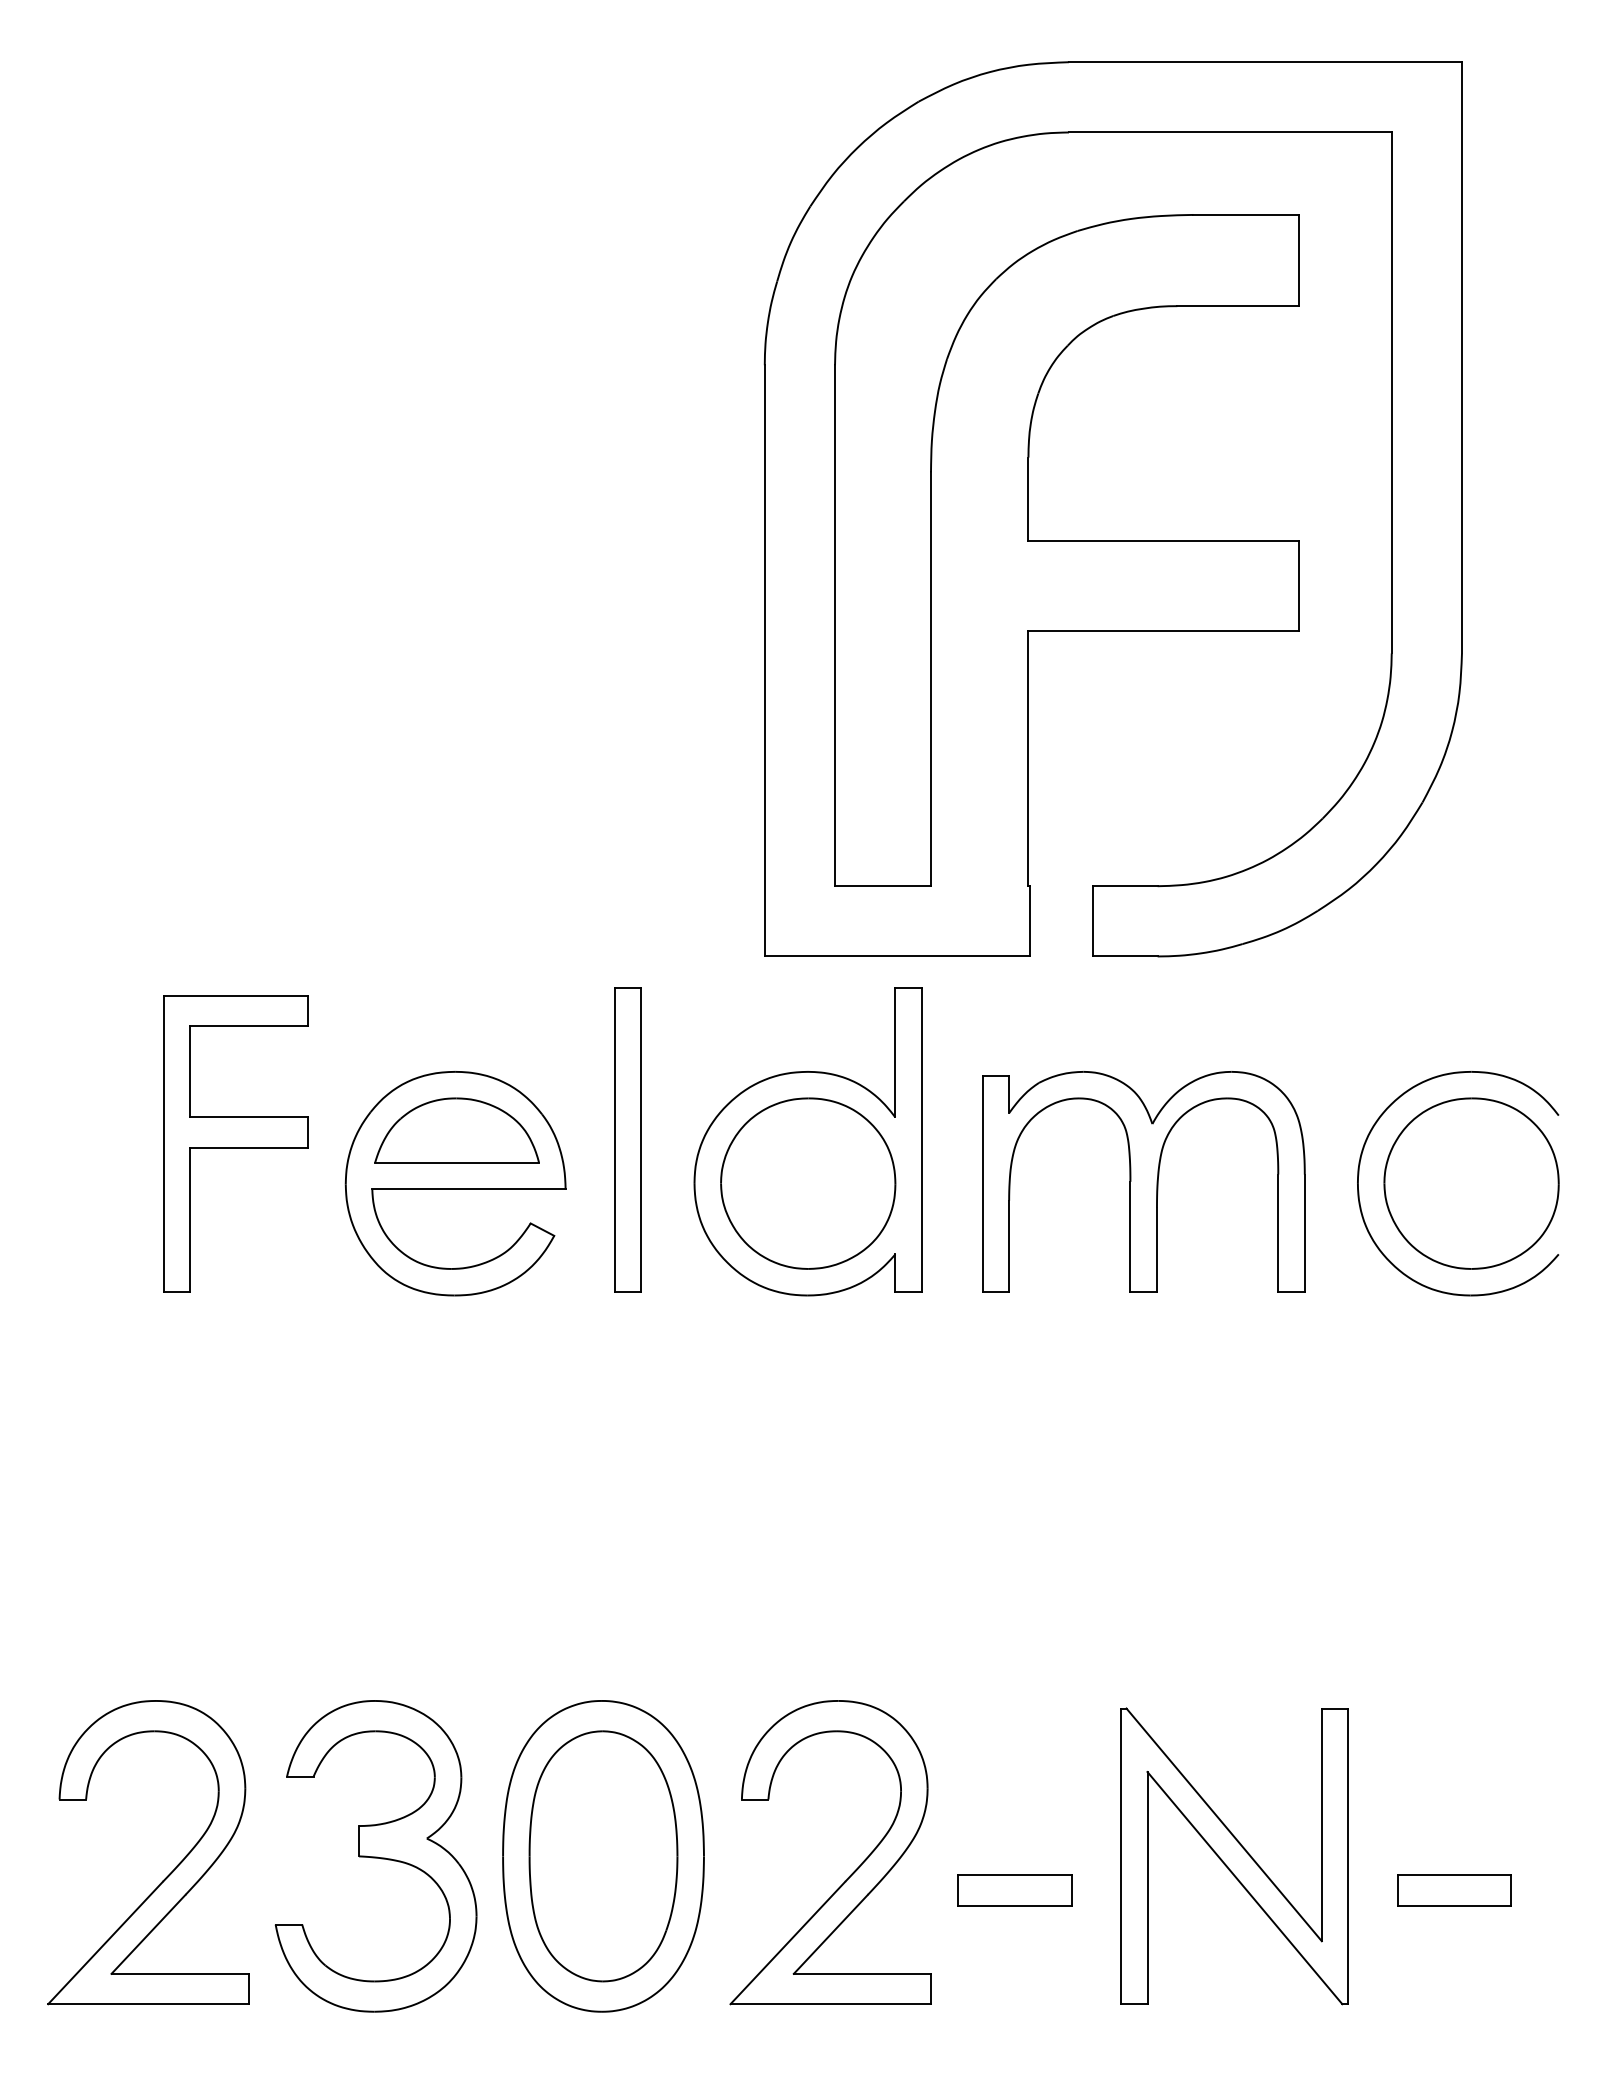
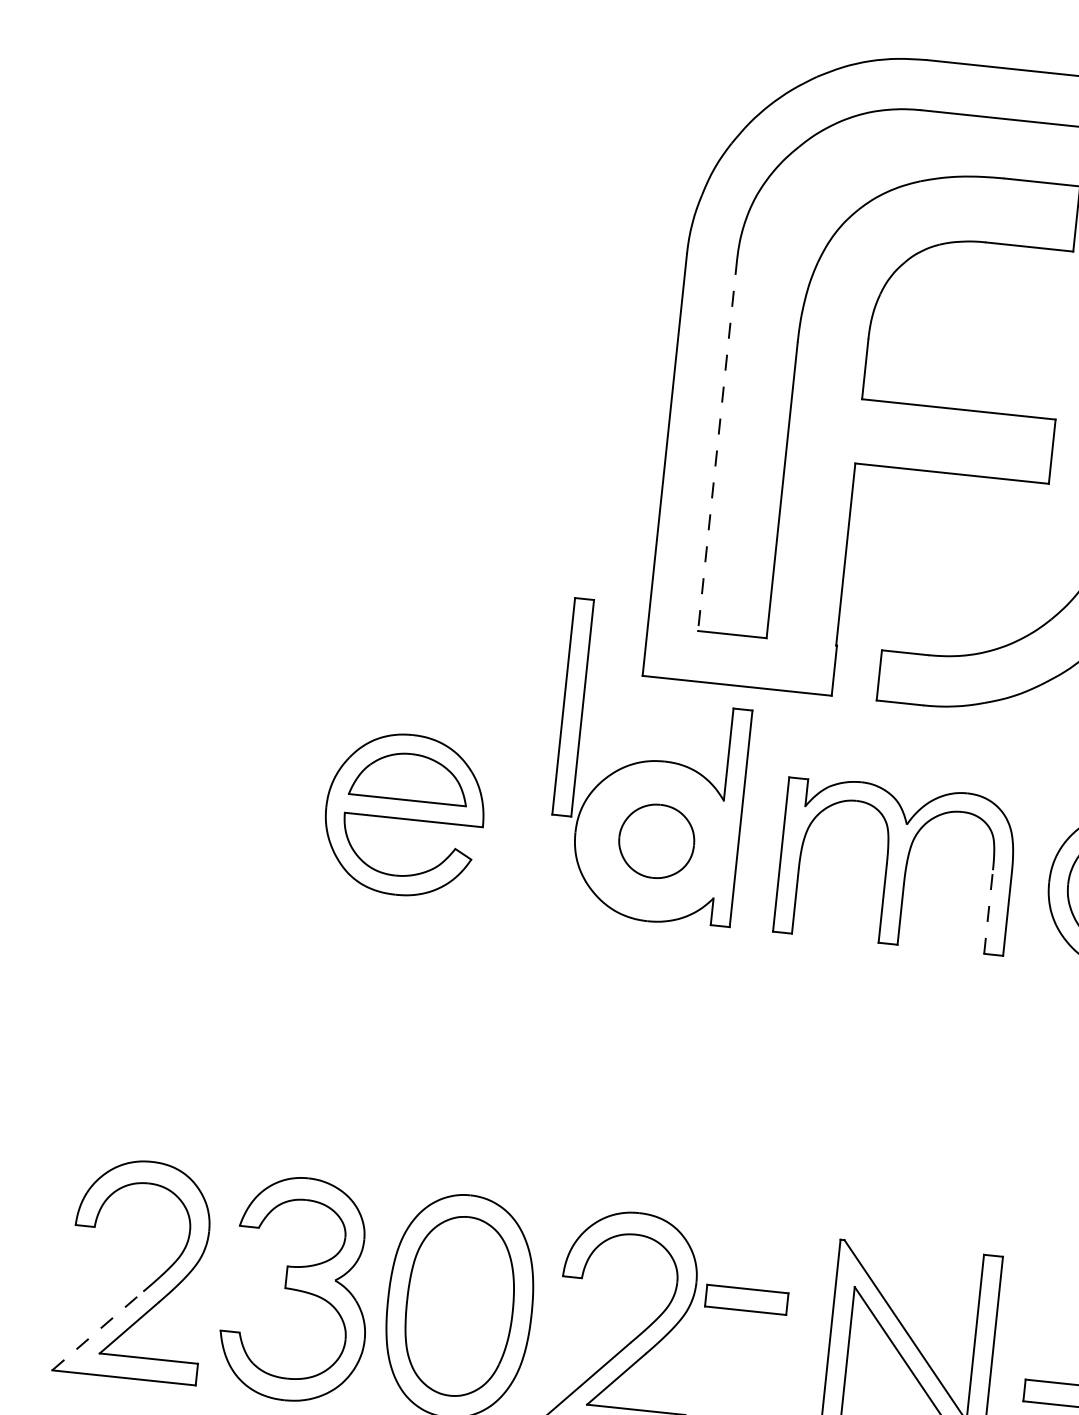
line: (835, 626) -> (717, 445), solid -> dashed
part: (627, 1139) -> (572, 706), moved
part: (235, 1143) -> (250, 769), removed
part: (808, 1183) -> (656, 841), size x0.6
line: (1278, 1233) -> (988, 912), solid -> dashed
part: (1014, 1890) -> (746, 1299), moved
line: (105, 1943) -> (97, 1331), solid -> dashed

